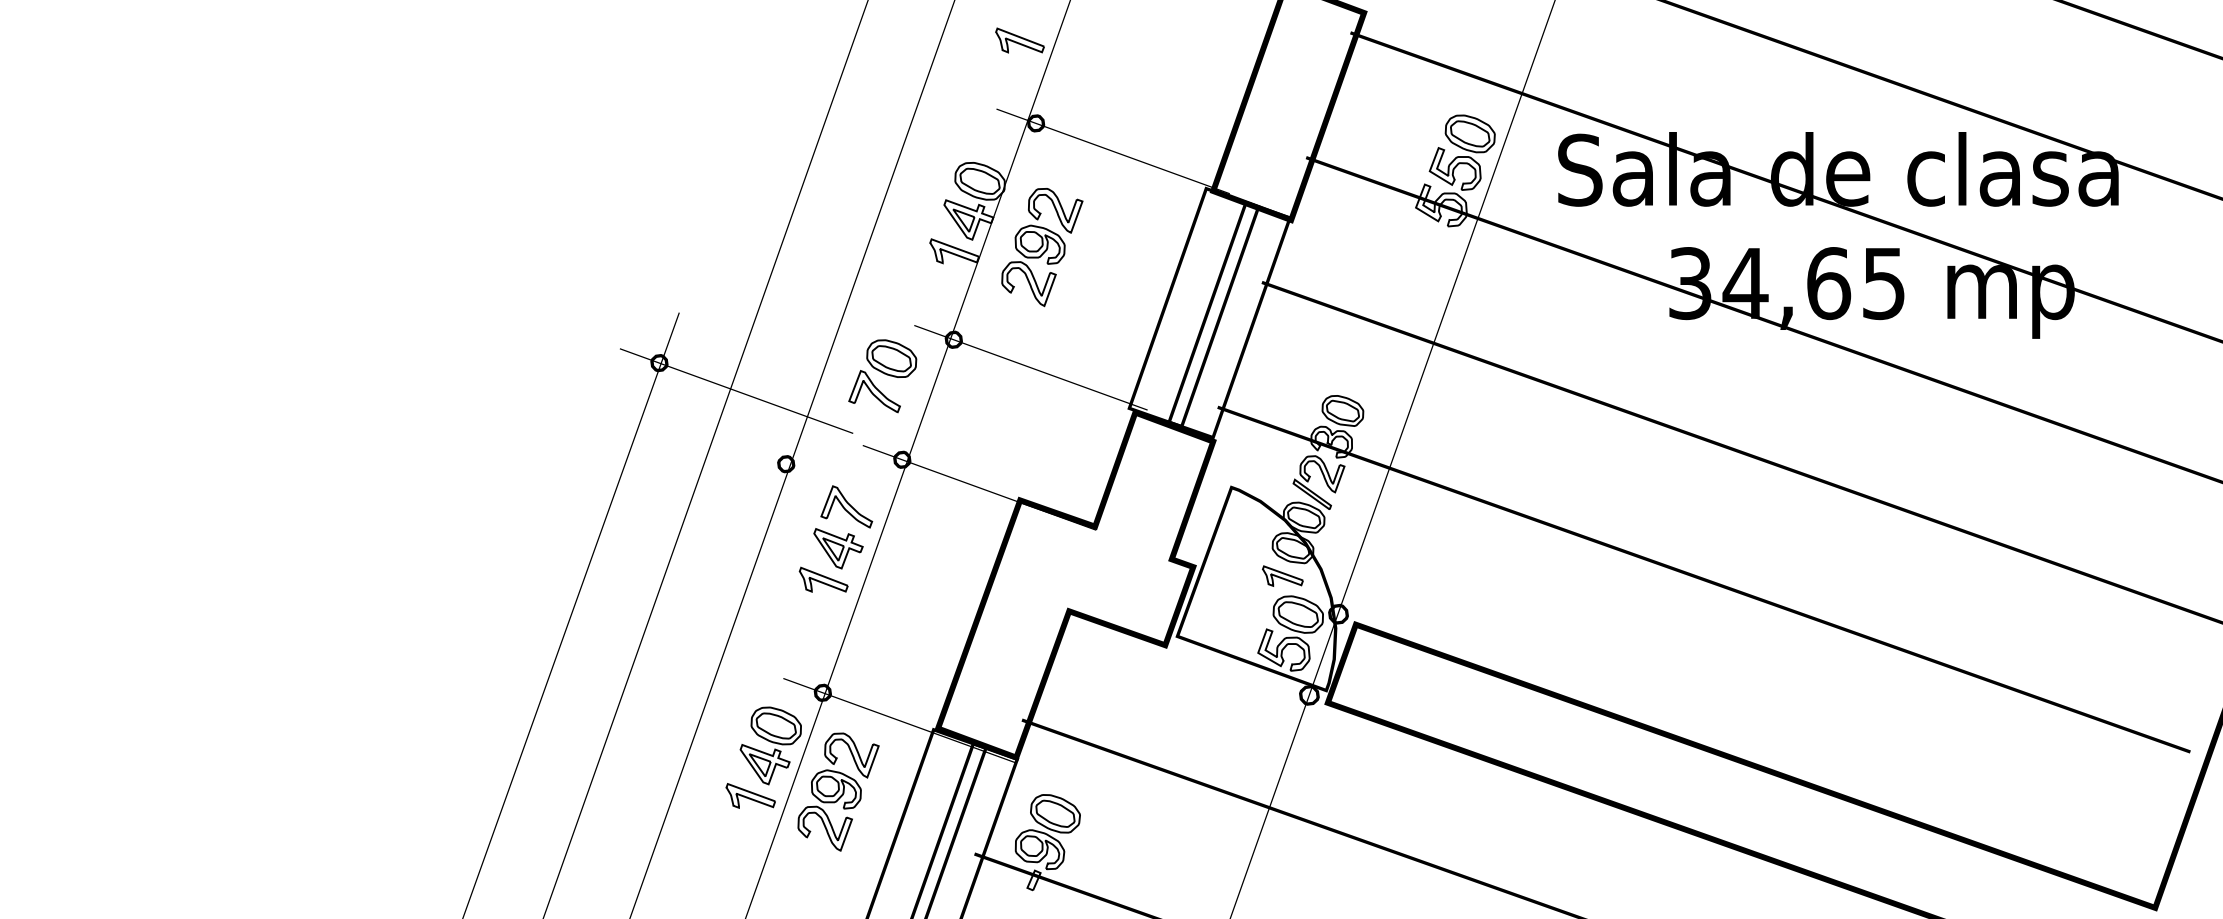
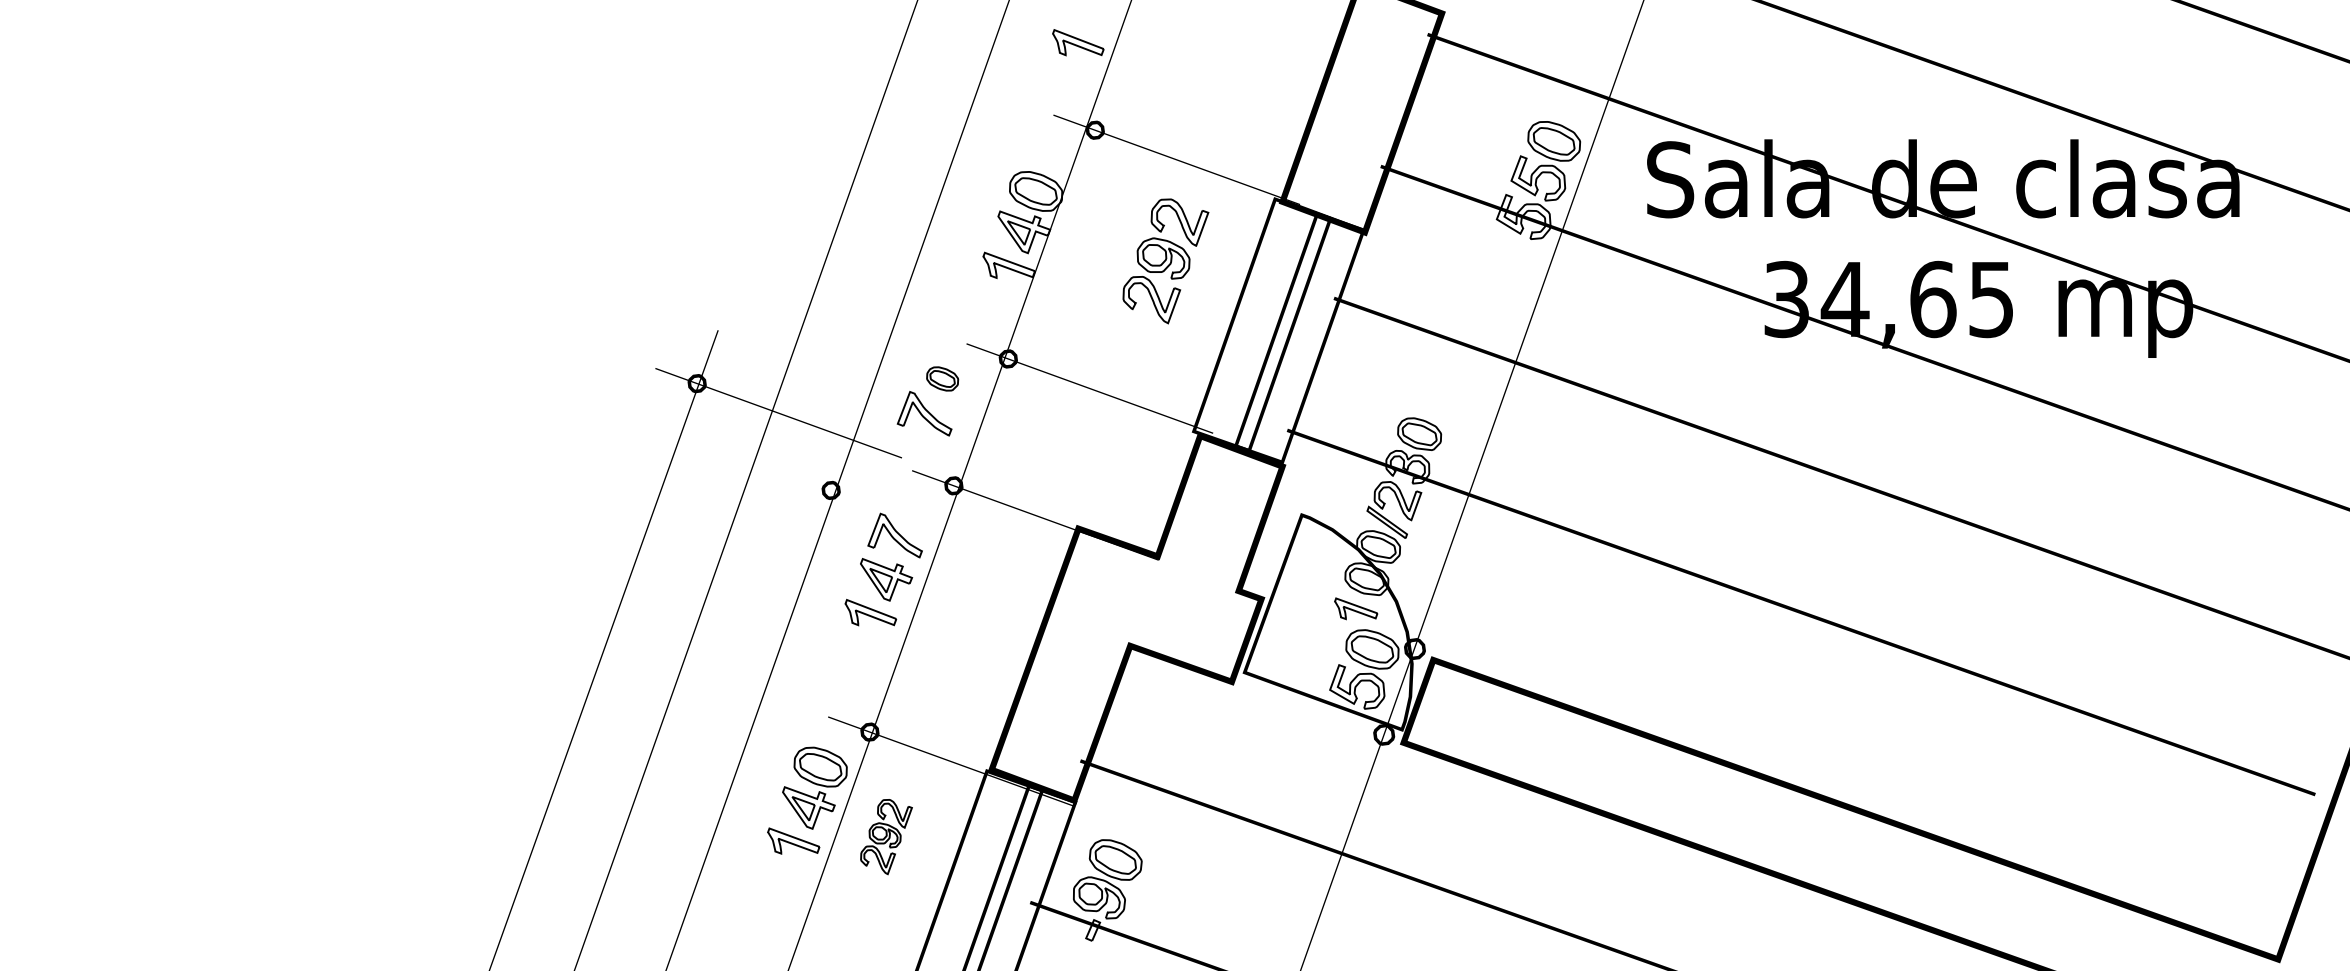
part: (1041, 247) -> (1165, 261), moved
part: (891, 358) -> (942, 378), size x0.6
part: (838, 791) -> (886, 836), size x0.6

